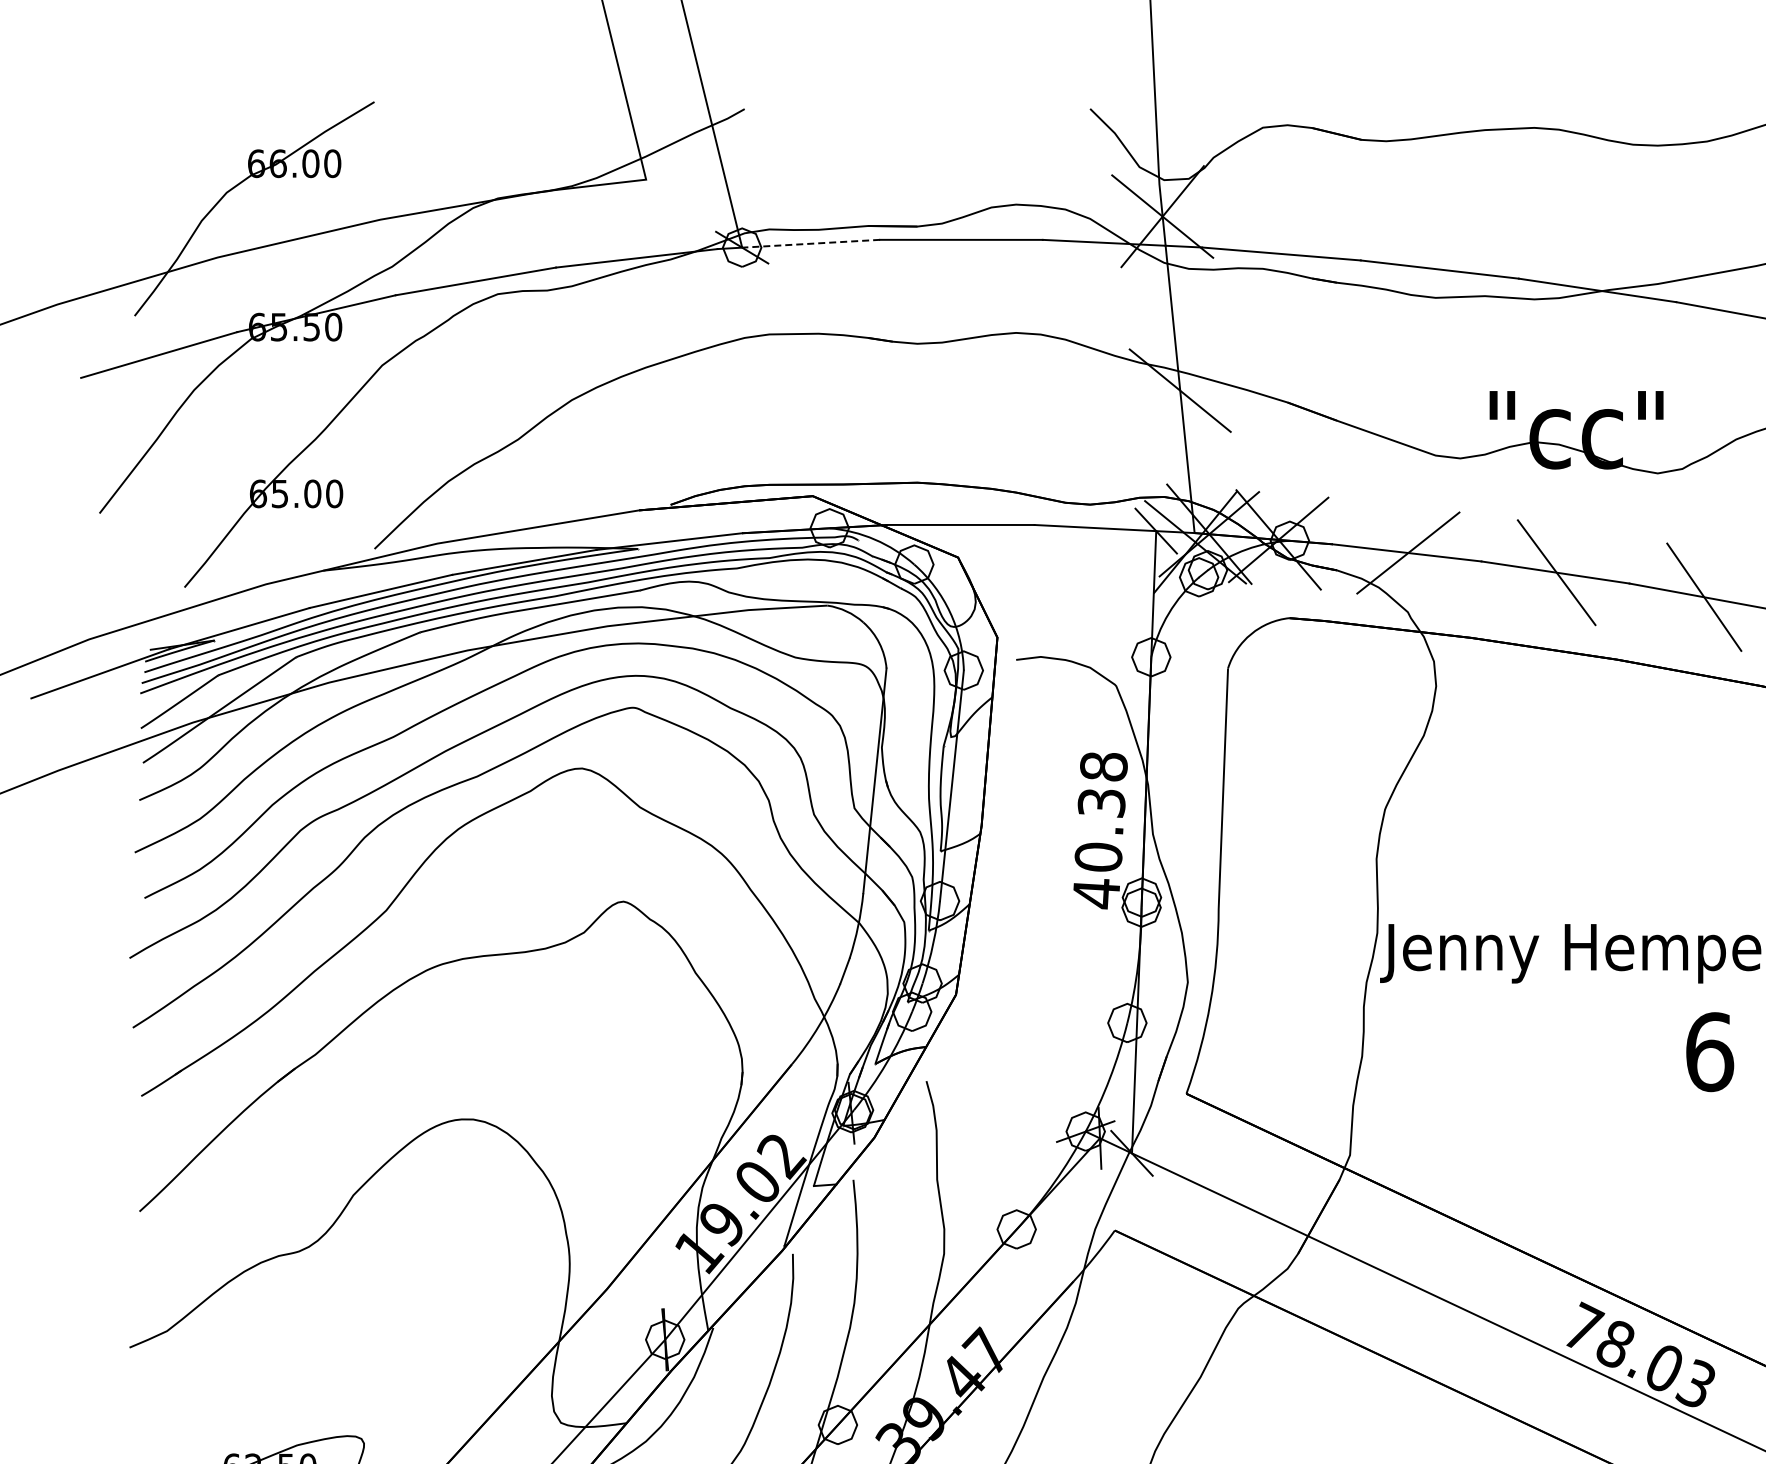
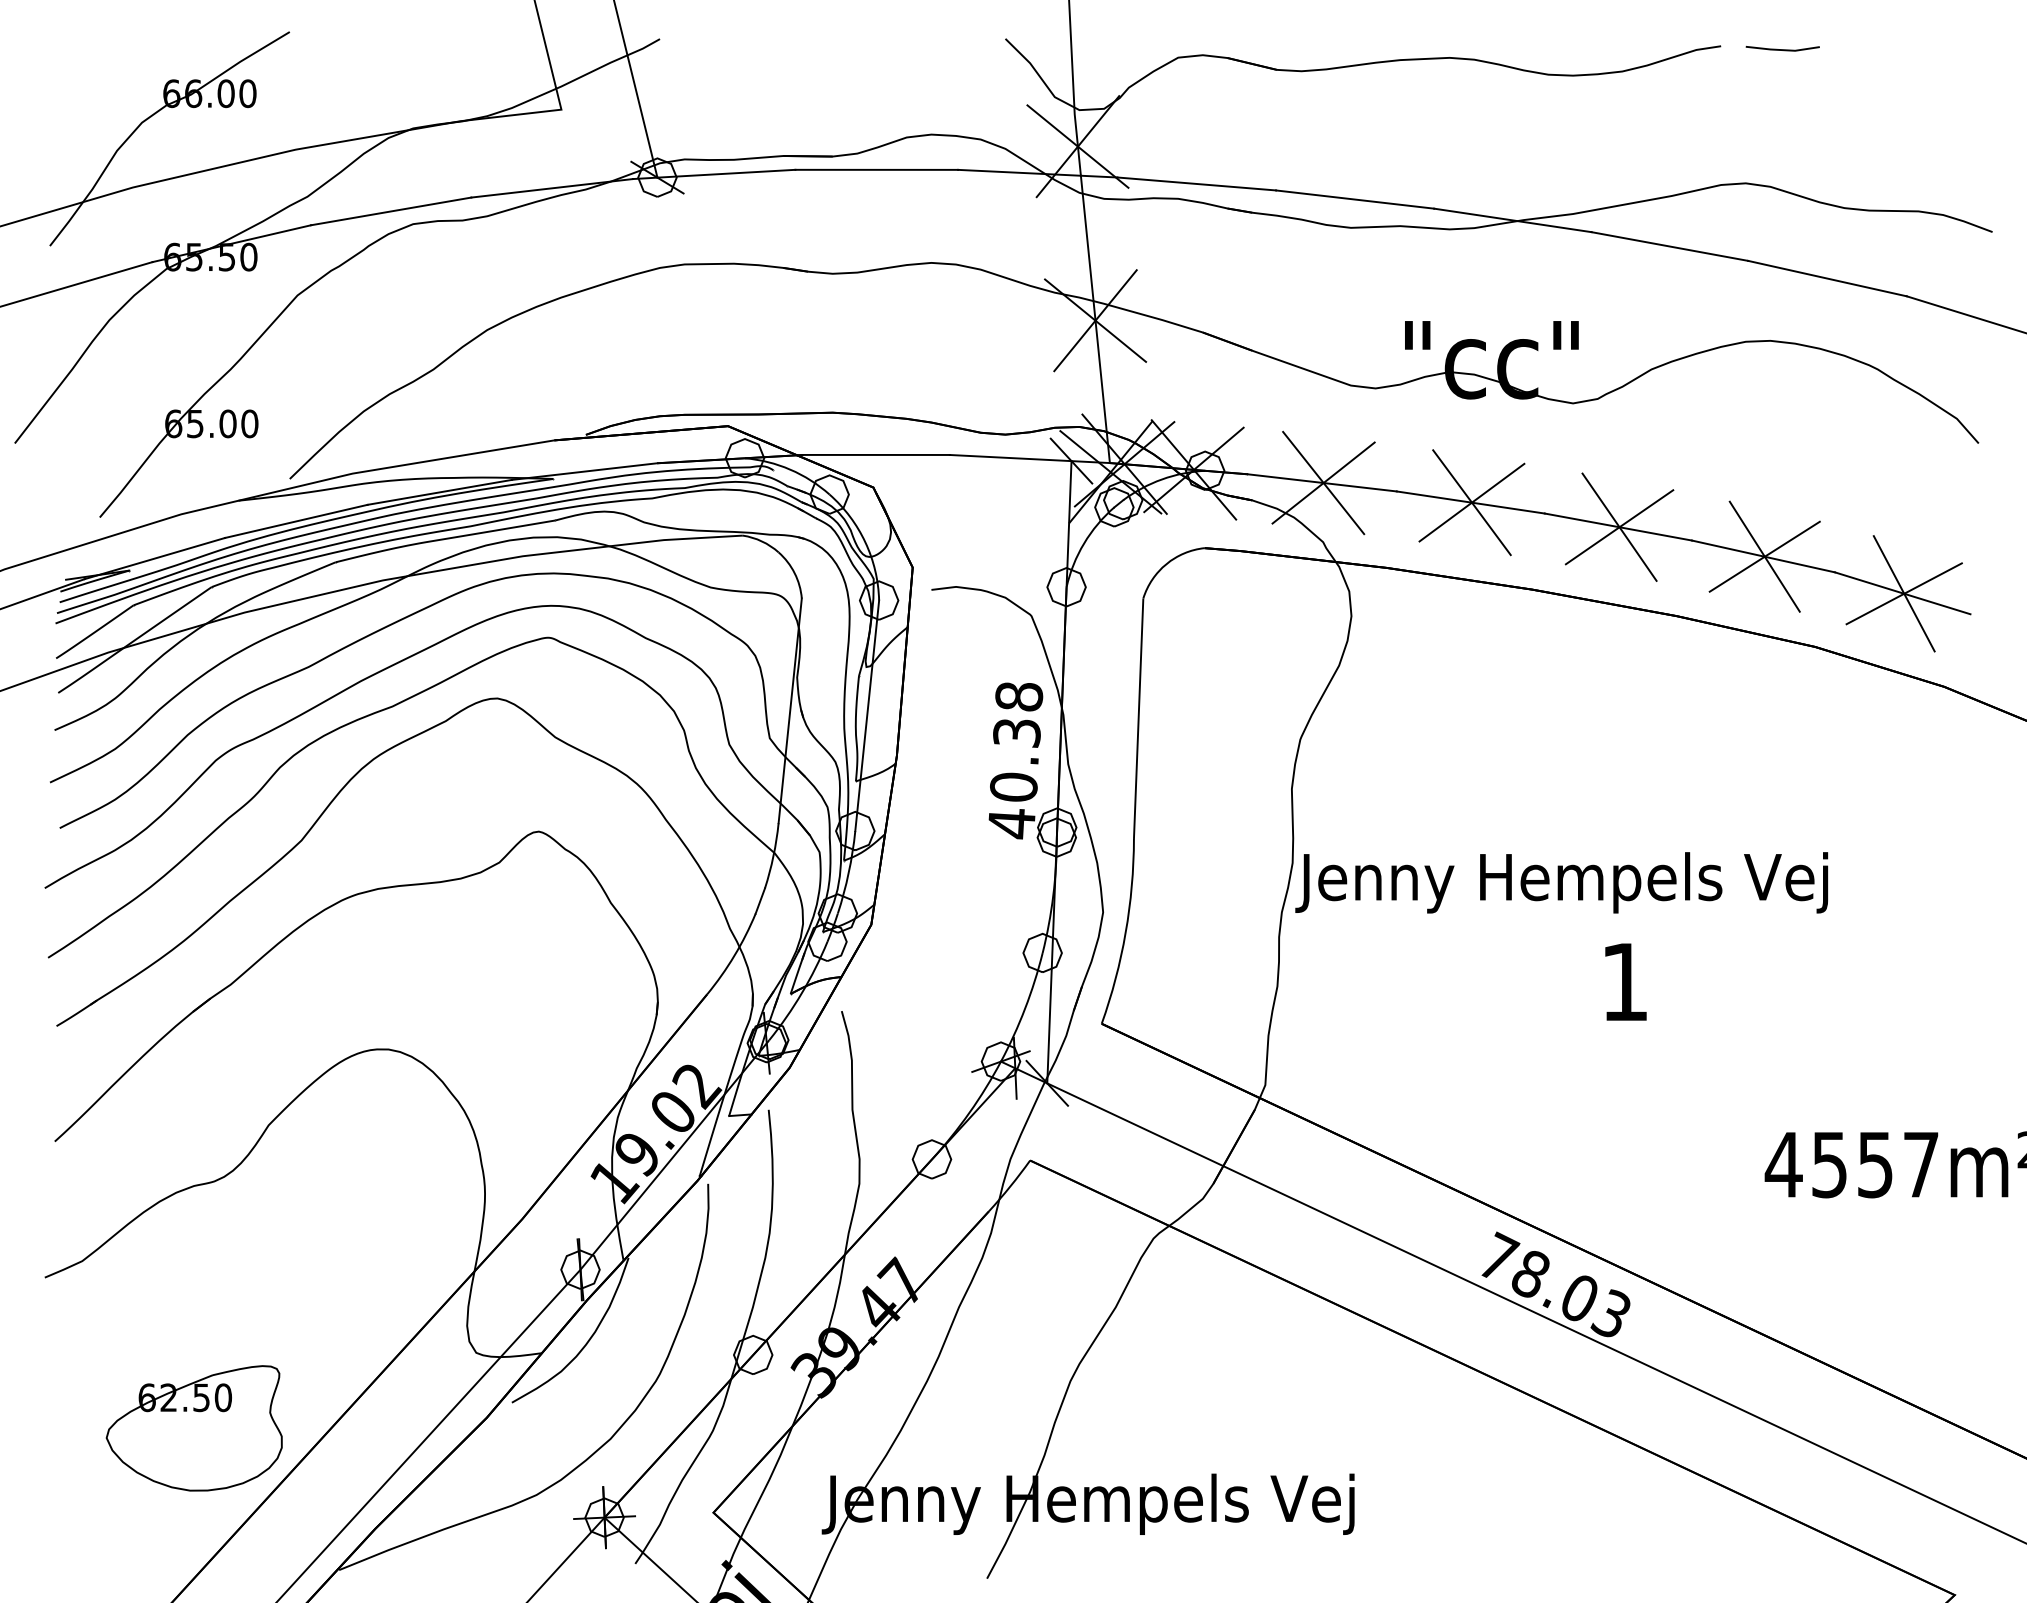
line: (810, 243) -> (725, 173), dashed -> solid
line: (1180, 390) -> (1095, 320), added
line: (1408, 552) -> (1323, 482), added
line: (1556, 572) -> (1471, 502), added
line: (1704, 597) -> (1619, 527), added
text: (1710, 1052) -> (1625, 982), 6 -> 1

